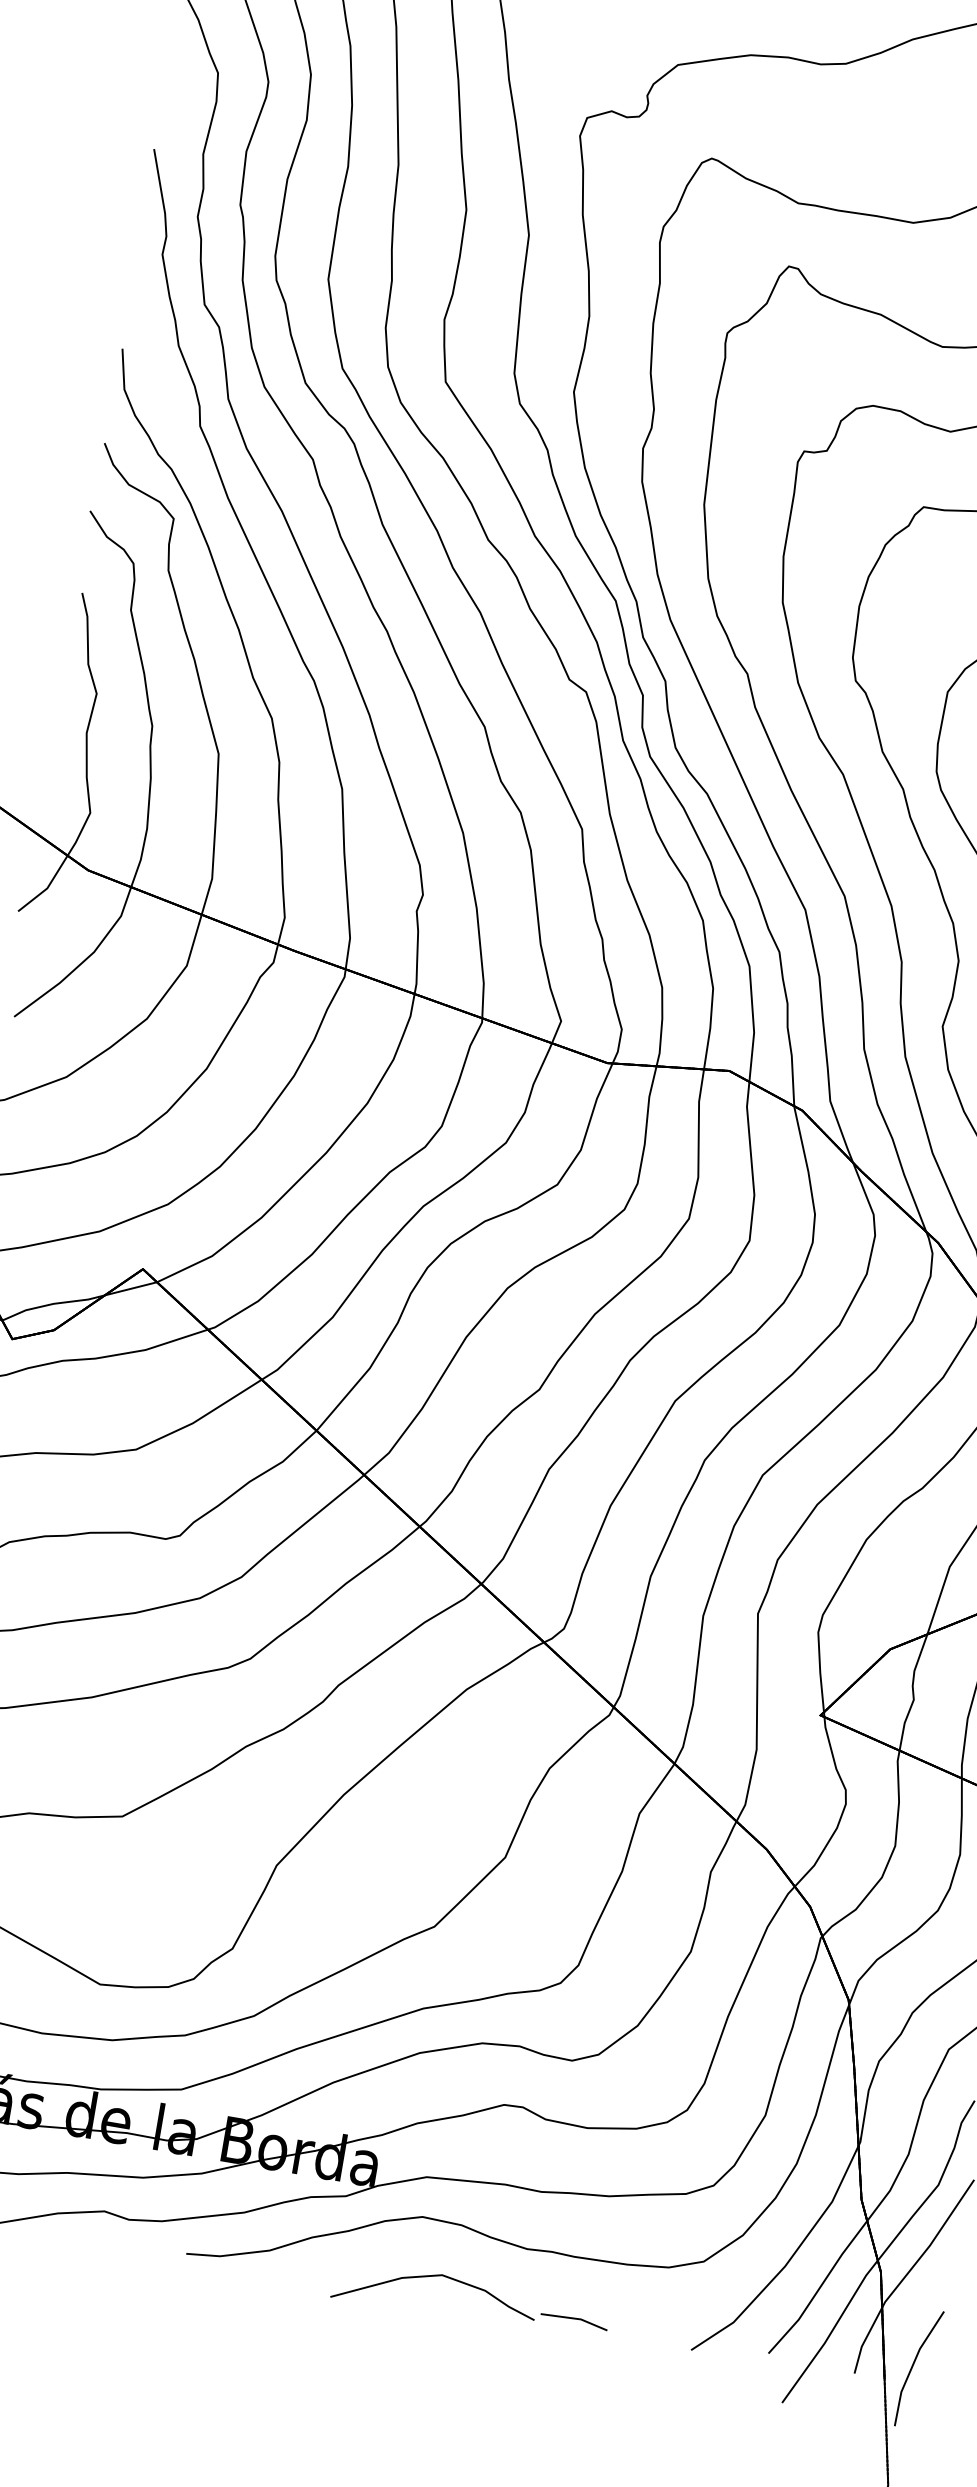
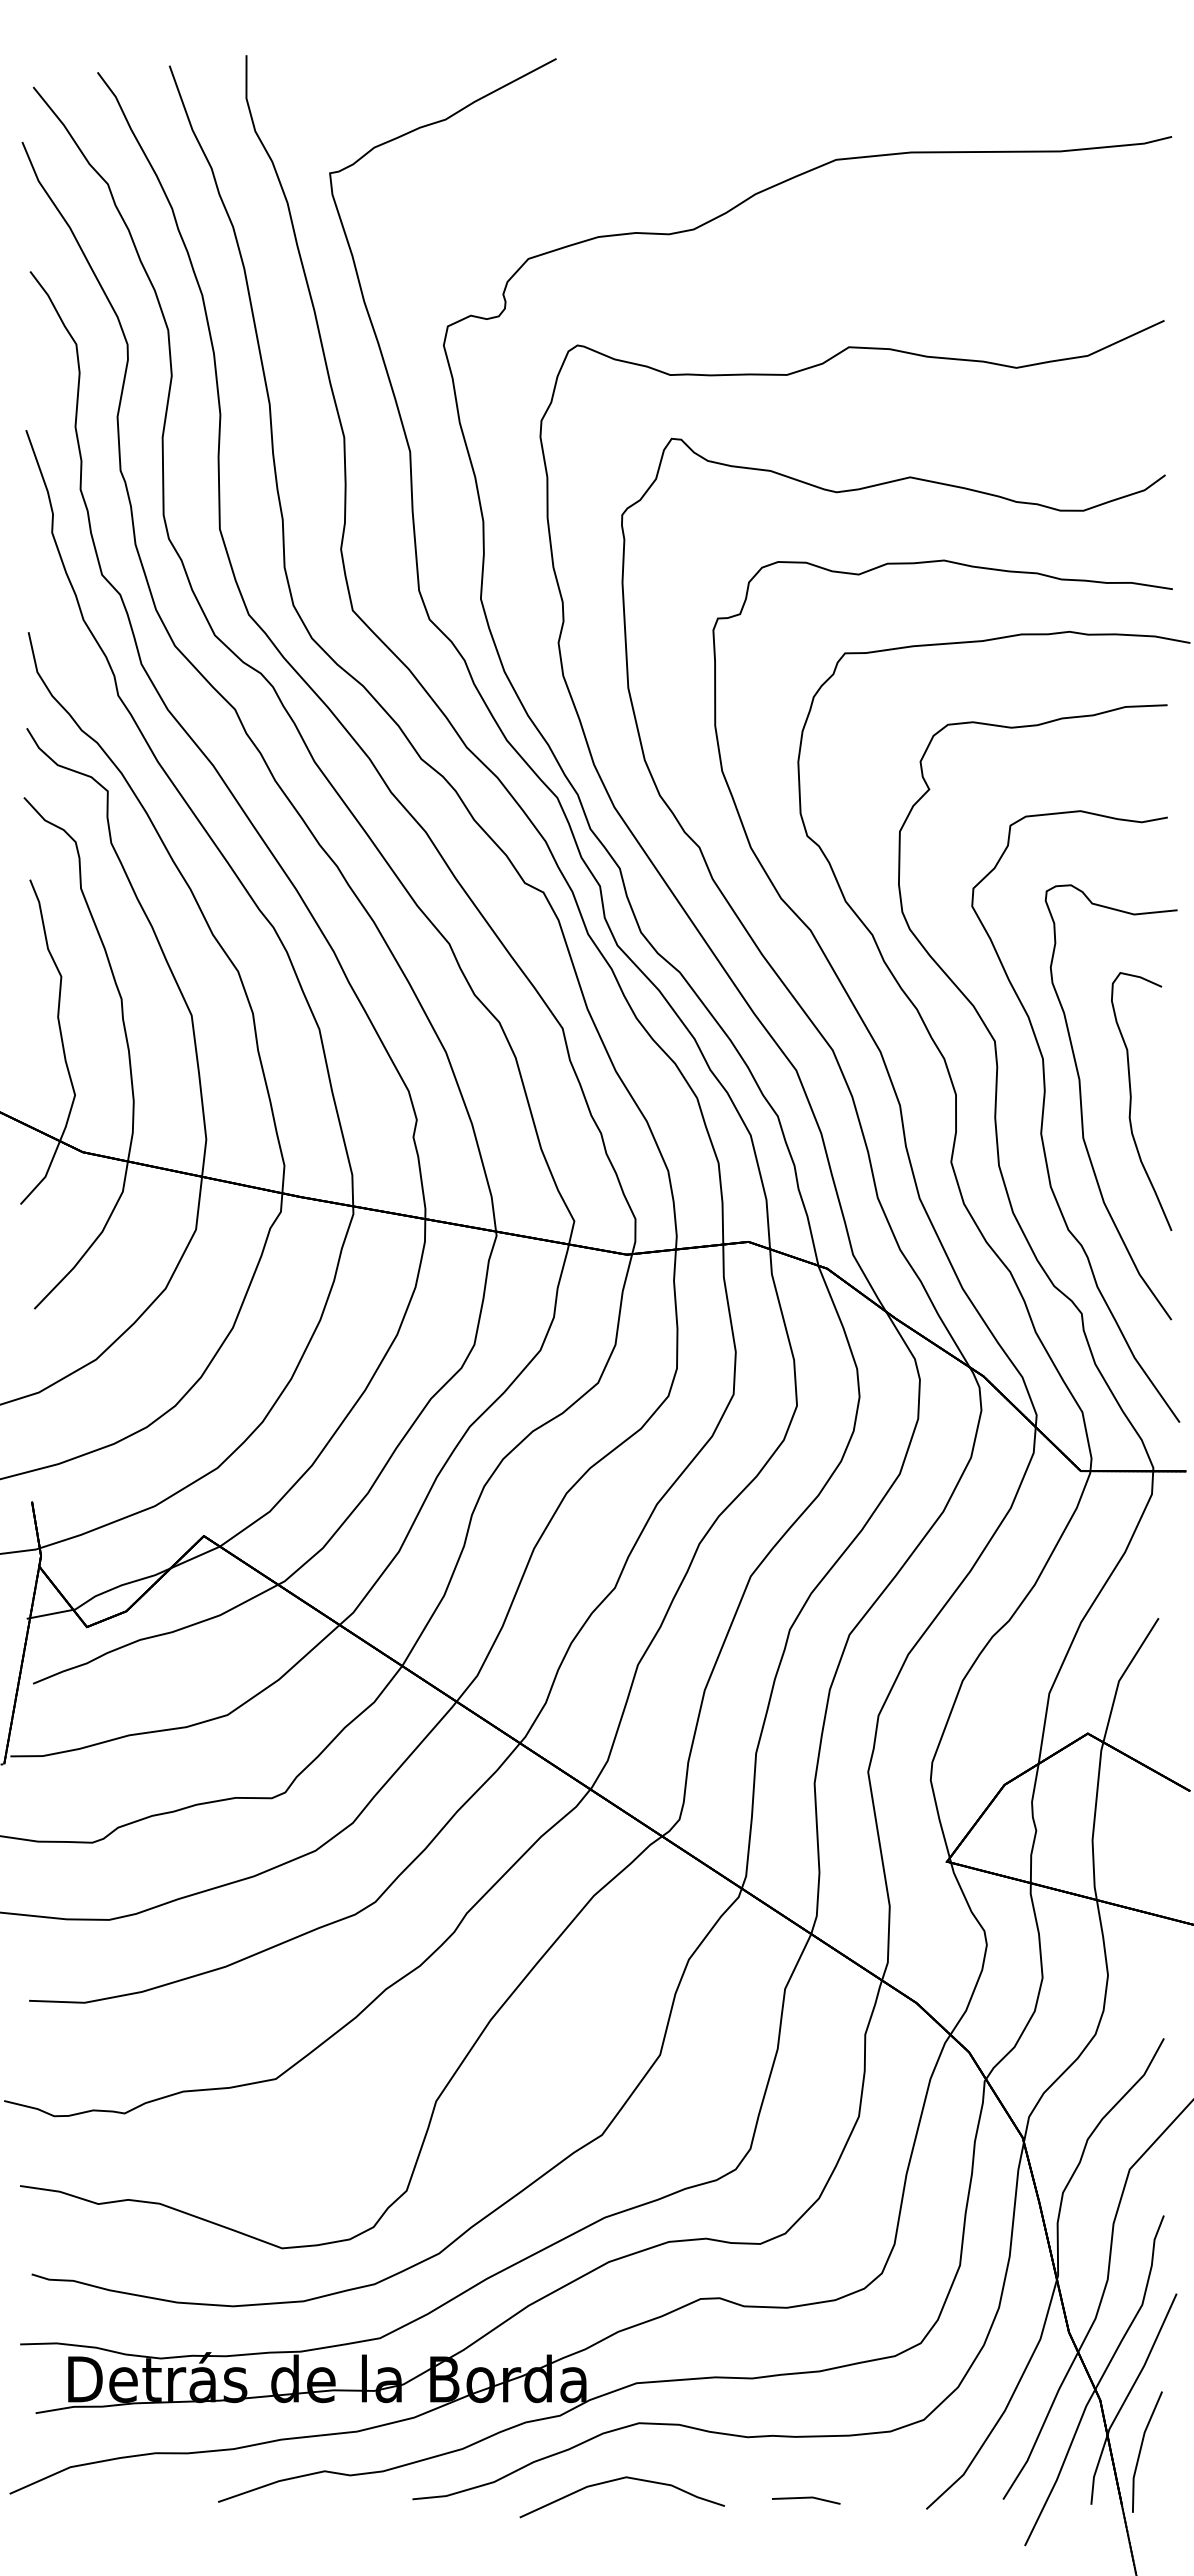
curve: (433, 2277) -> (618, 2480), moved
part: (913, 2366) -> (1141, 2450), moved

